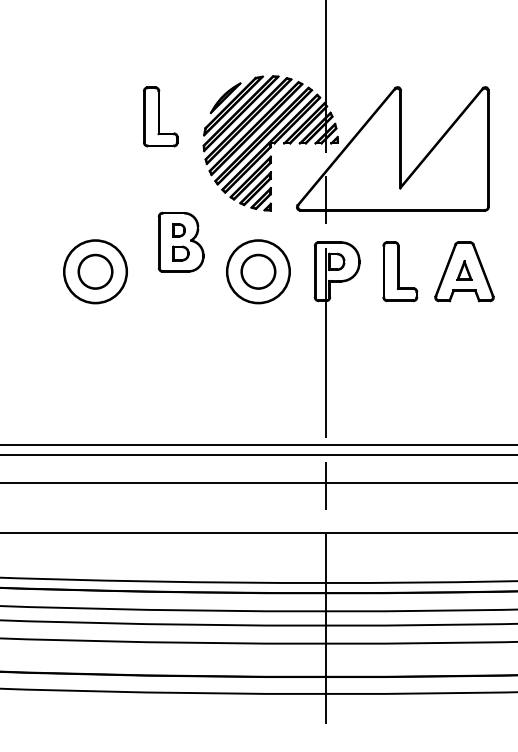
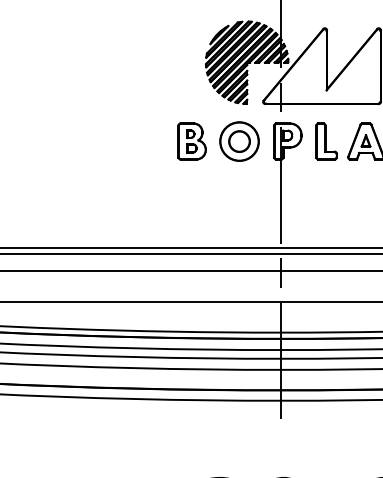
part: (160, 116) -> (179, 46), removed
part: (180, 242) -> (191, 141), moved
part: (95, 271) -> (139, 141), removed

